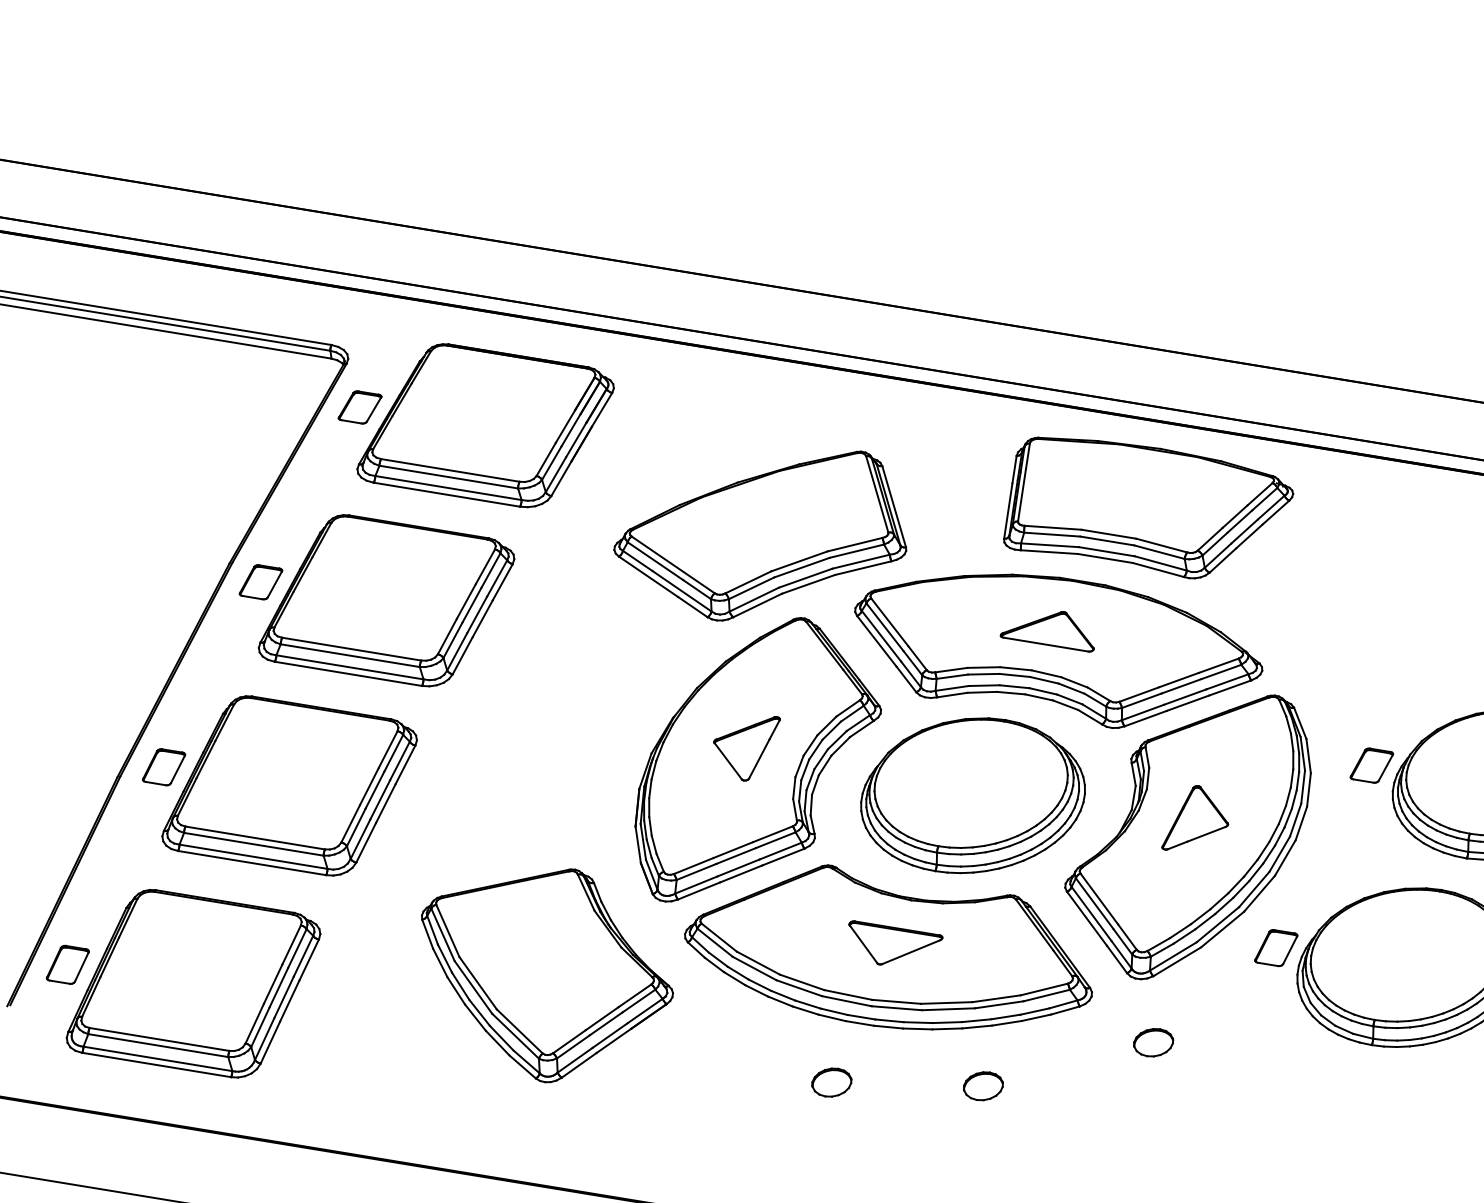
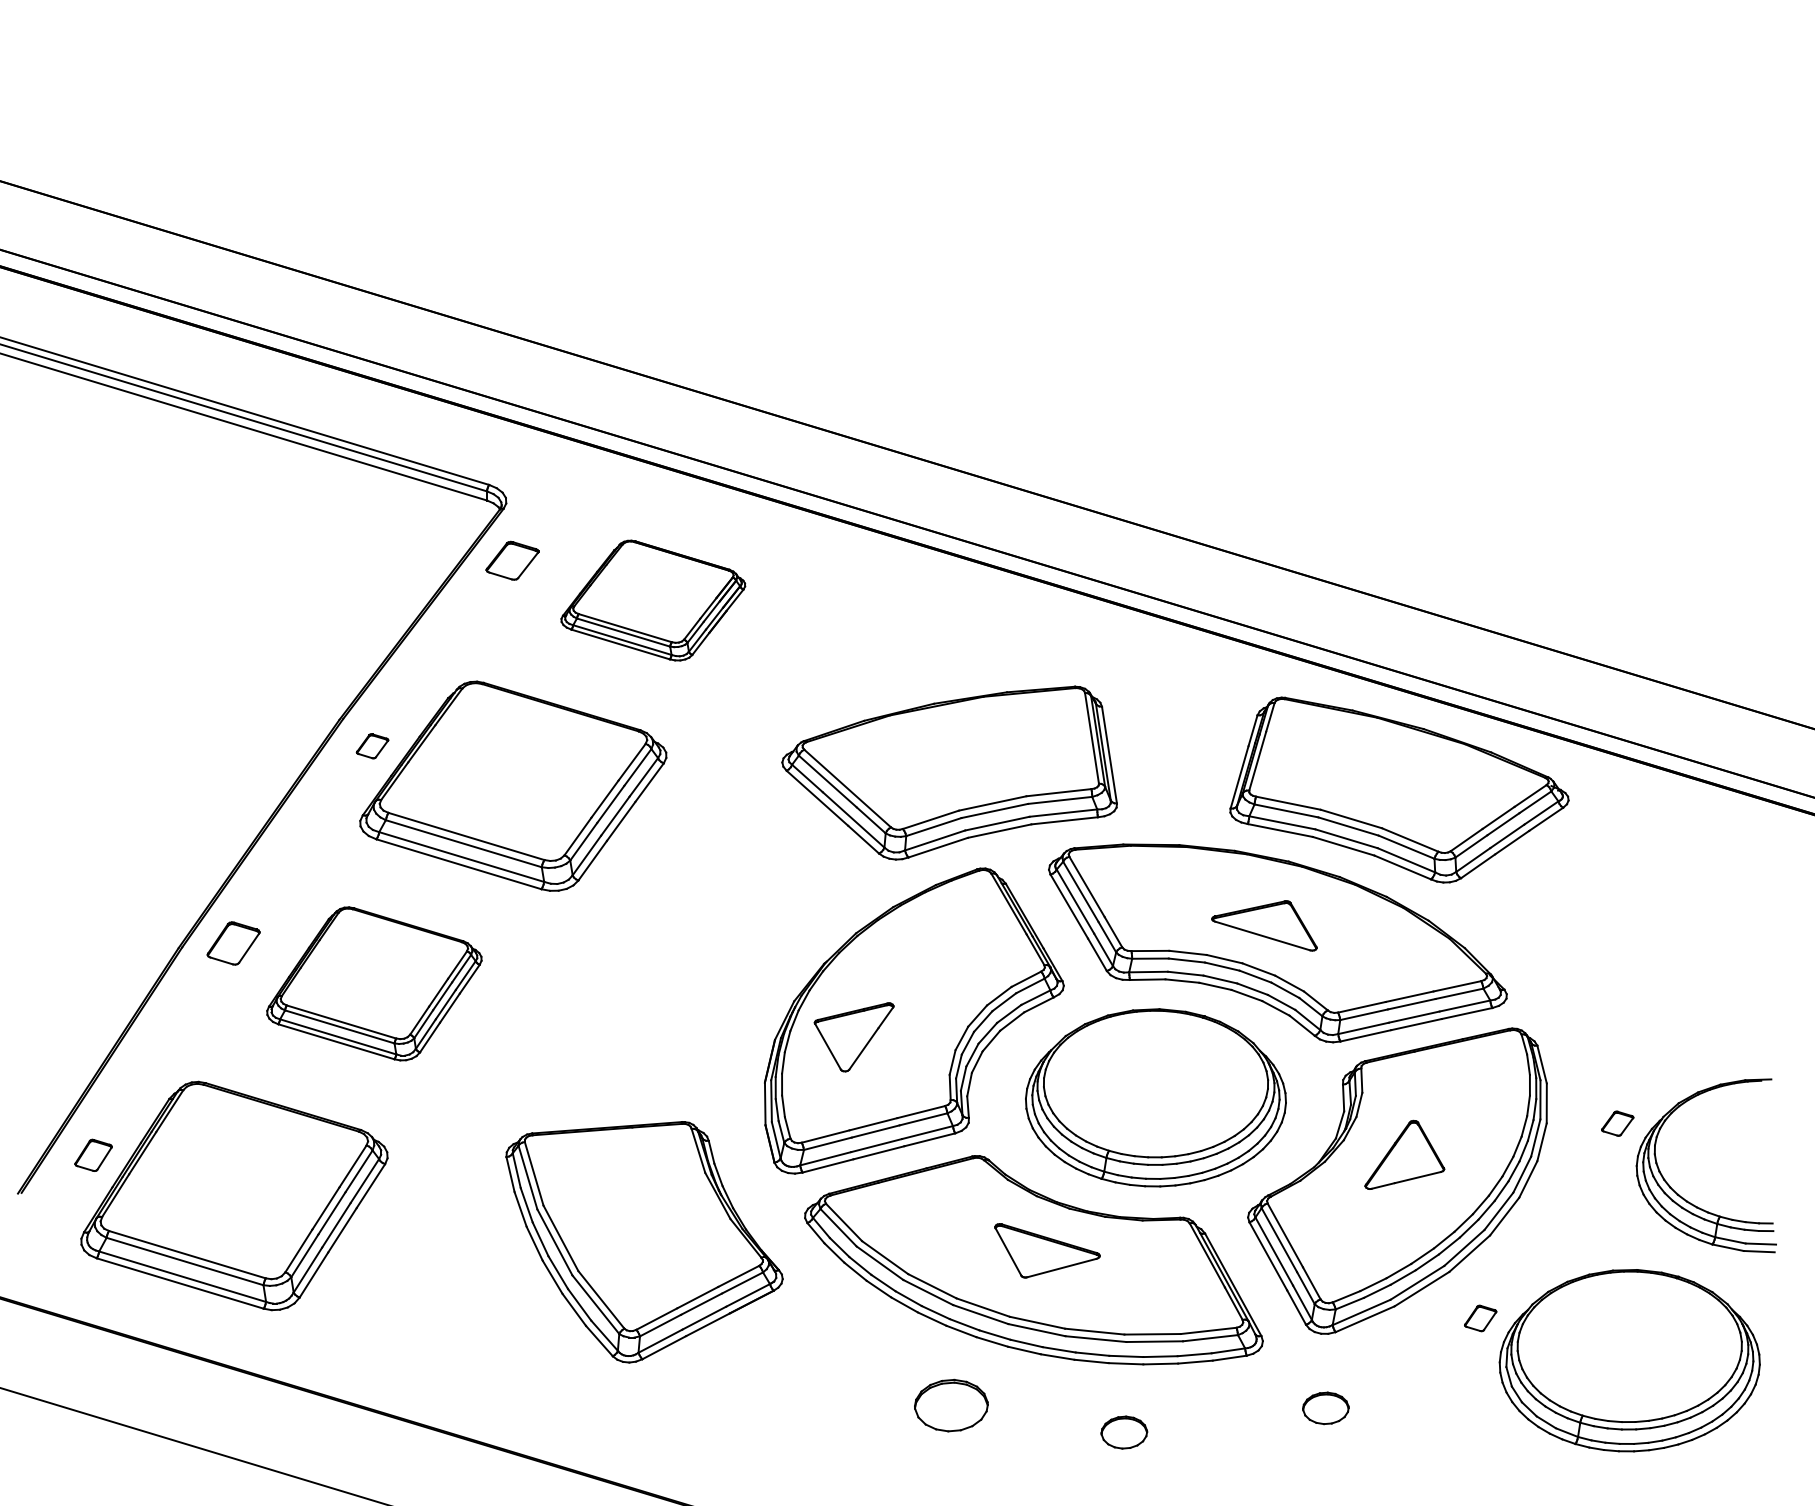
part: (485, 425) -> (653, 600), size x0.6
part: (260, 582) -> (372, 746), size x0.6
part: (749, 750) -> (853, 1037), moved
part: (1371, 765) -> (1617, 1123), size x0.6
part: (289, 785) -> (374, 983), size x0.7
part: (1276, 948) -> (1480, 1318), size x0.6
part: (67, 964) -> (93, 1155), size x0.7
part: (831, 1082) -> (950, 1405), size x1.6

